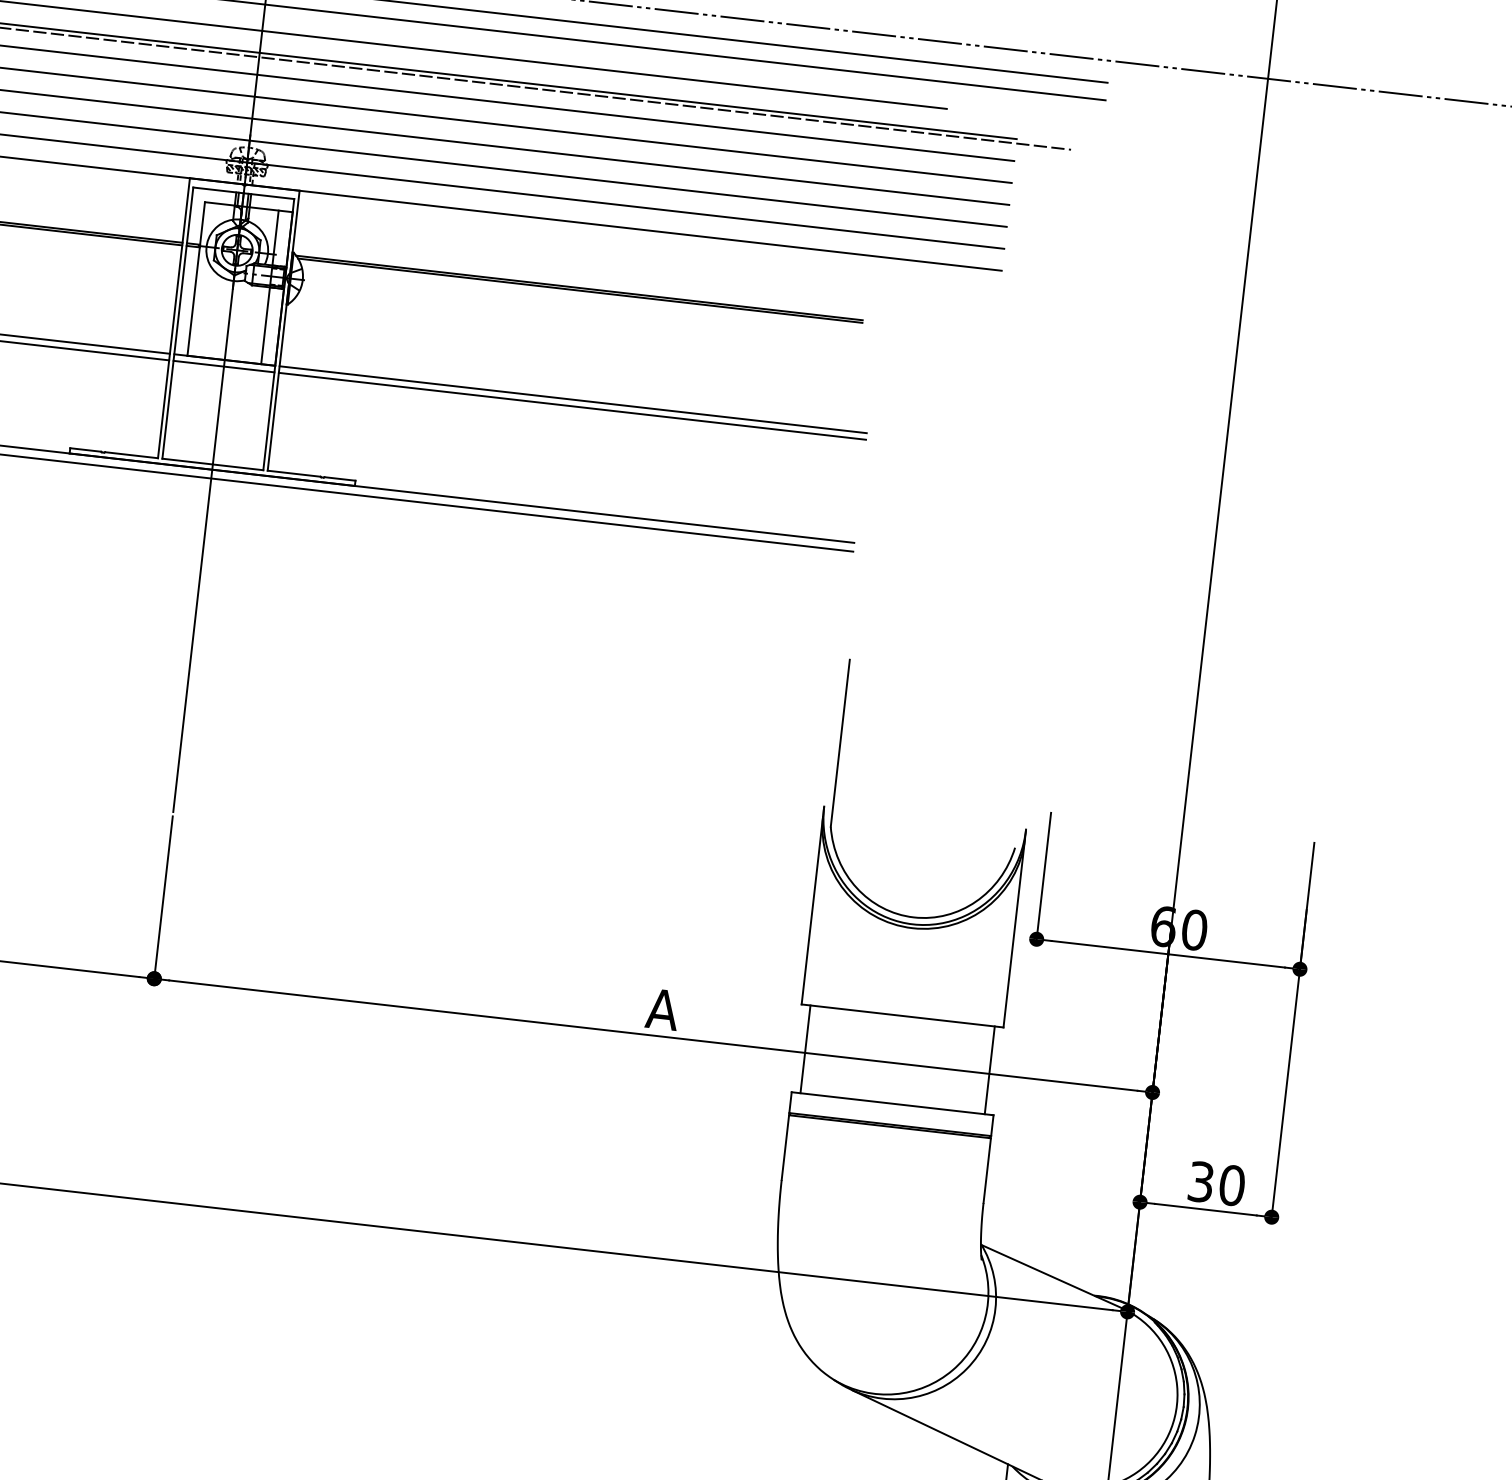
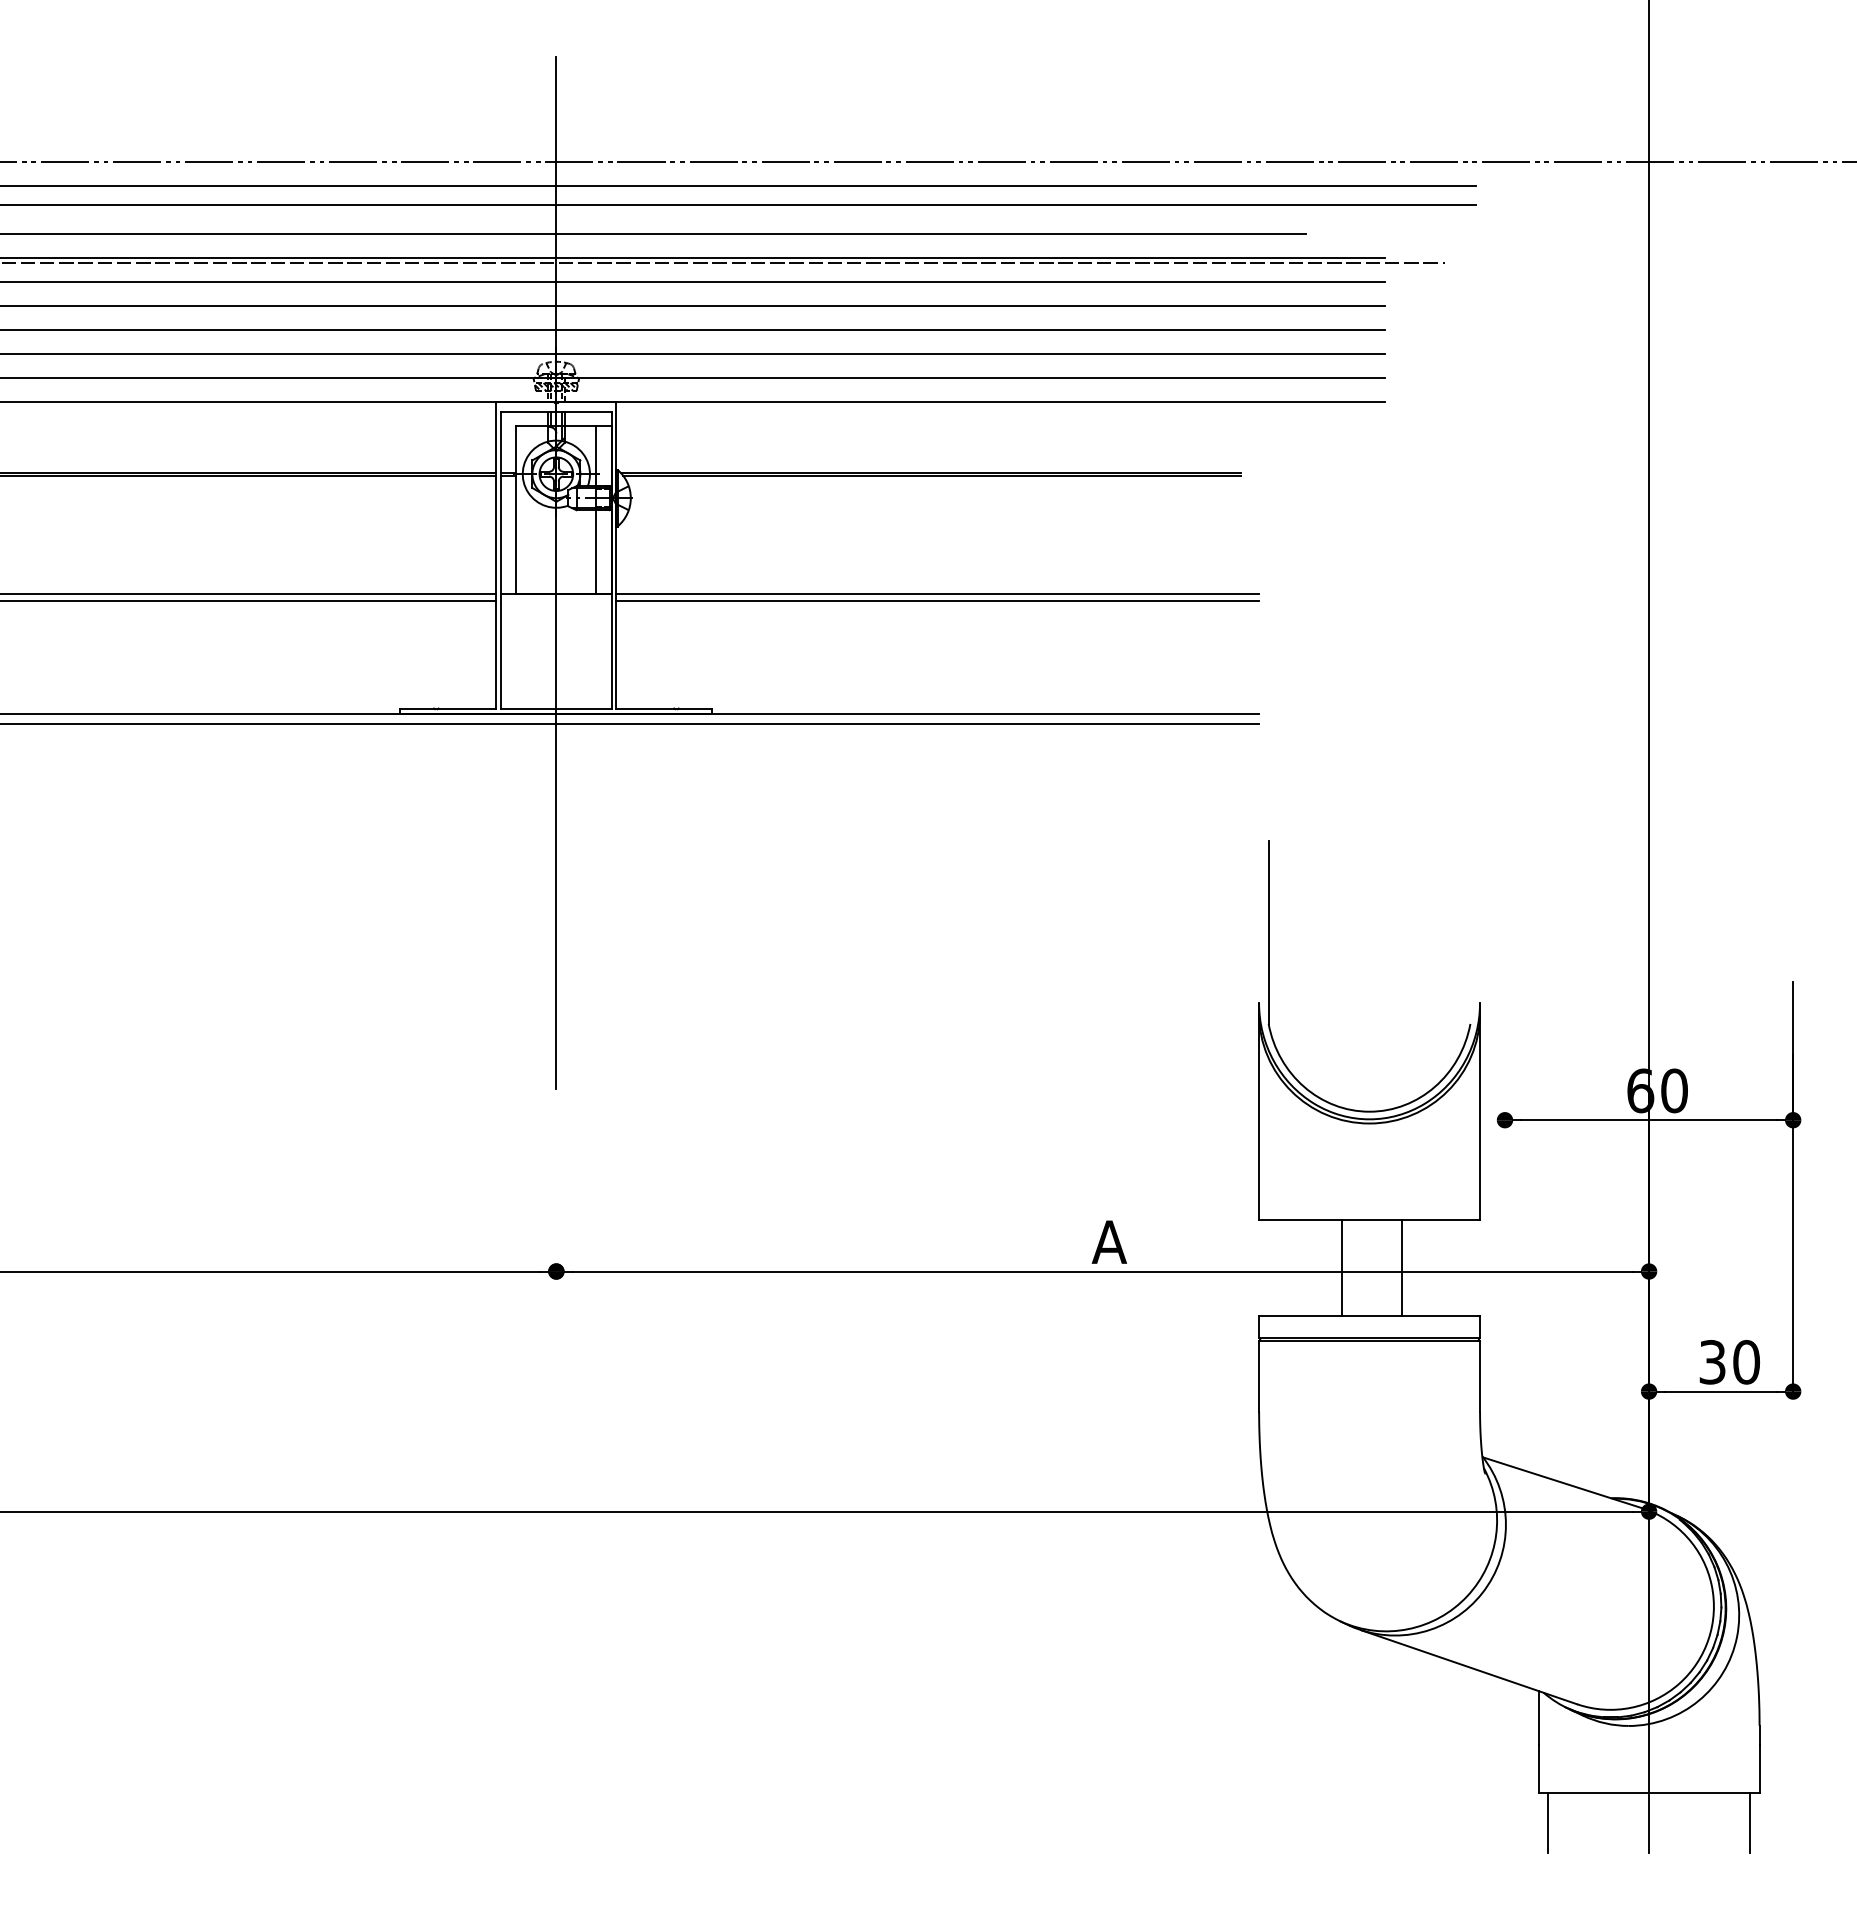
line: (224, 366) -> (556, 601), removed
line: (1043, 878) -> (1504, 1053), removed
line: (163, 899) -> (556, 1184), removed
line: (805, 1049) -> (1341, 1267), moved
line: (989, 1070) -> (1402, 1267), moved

